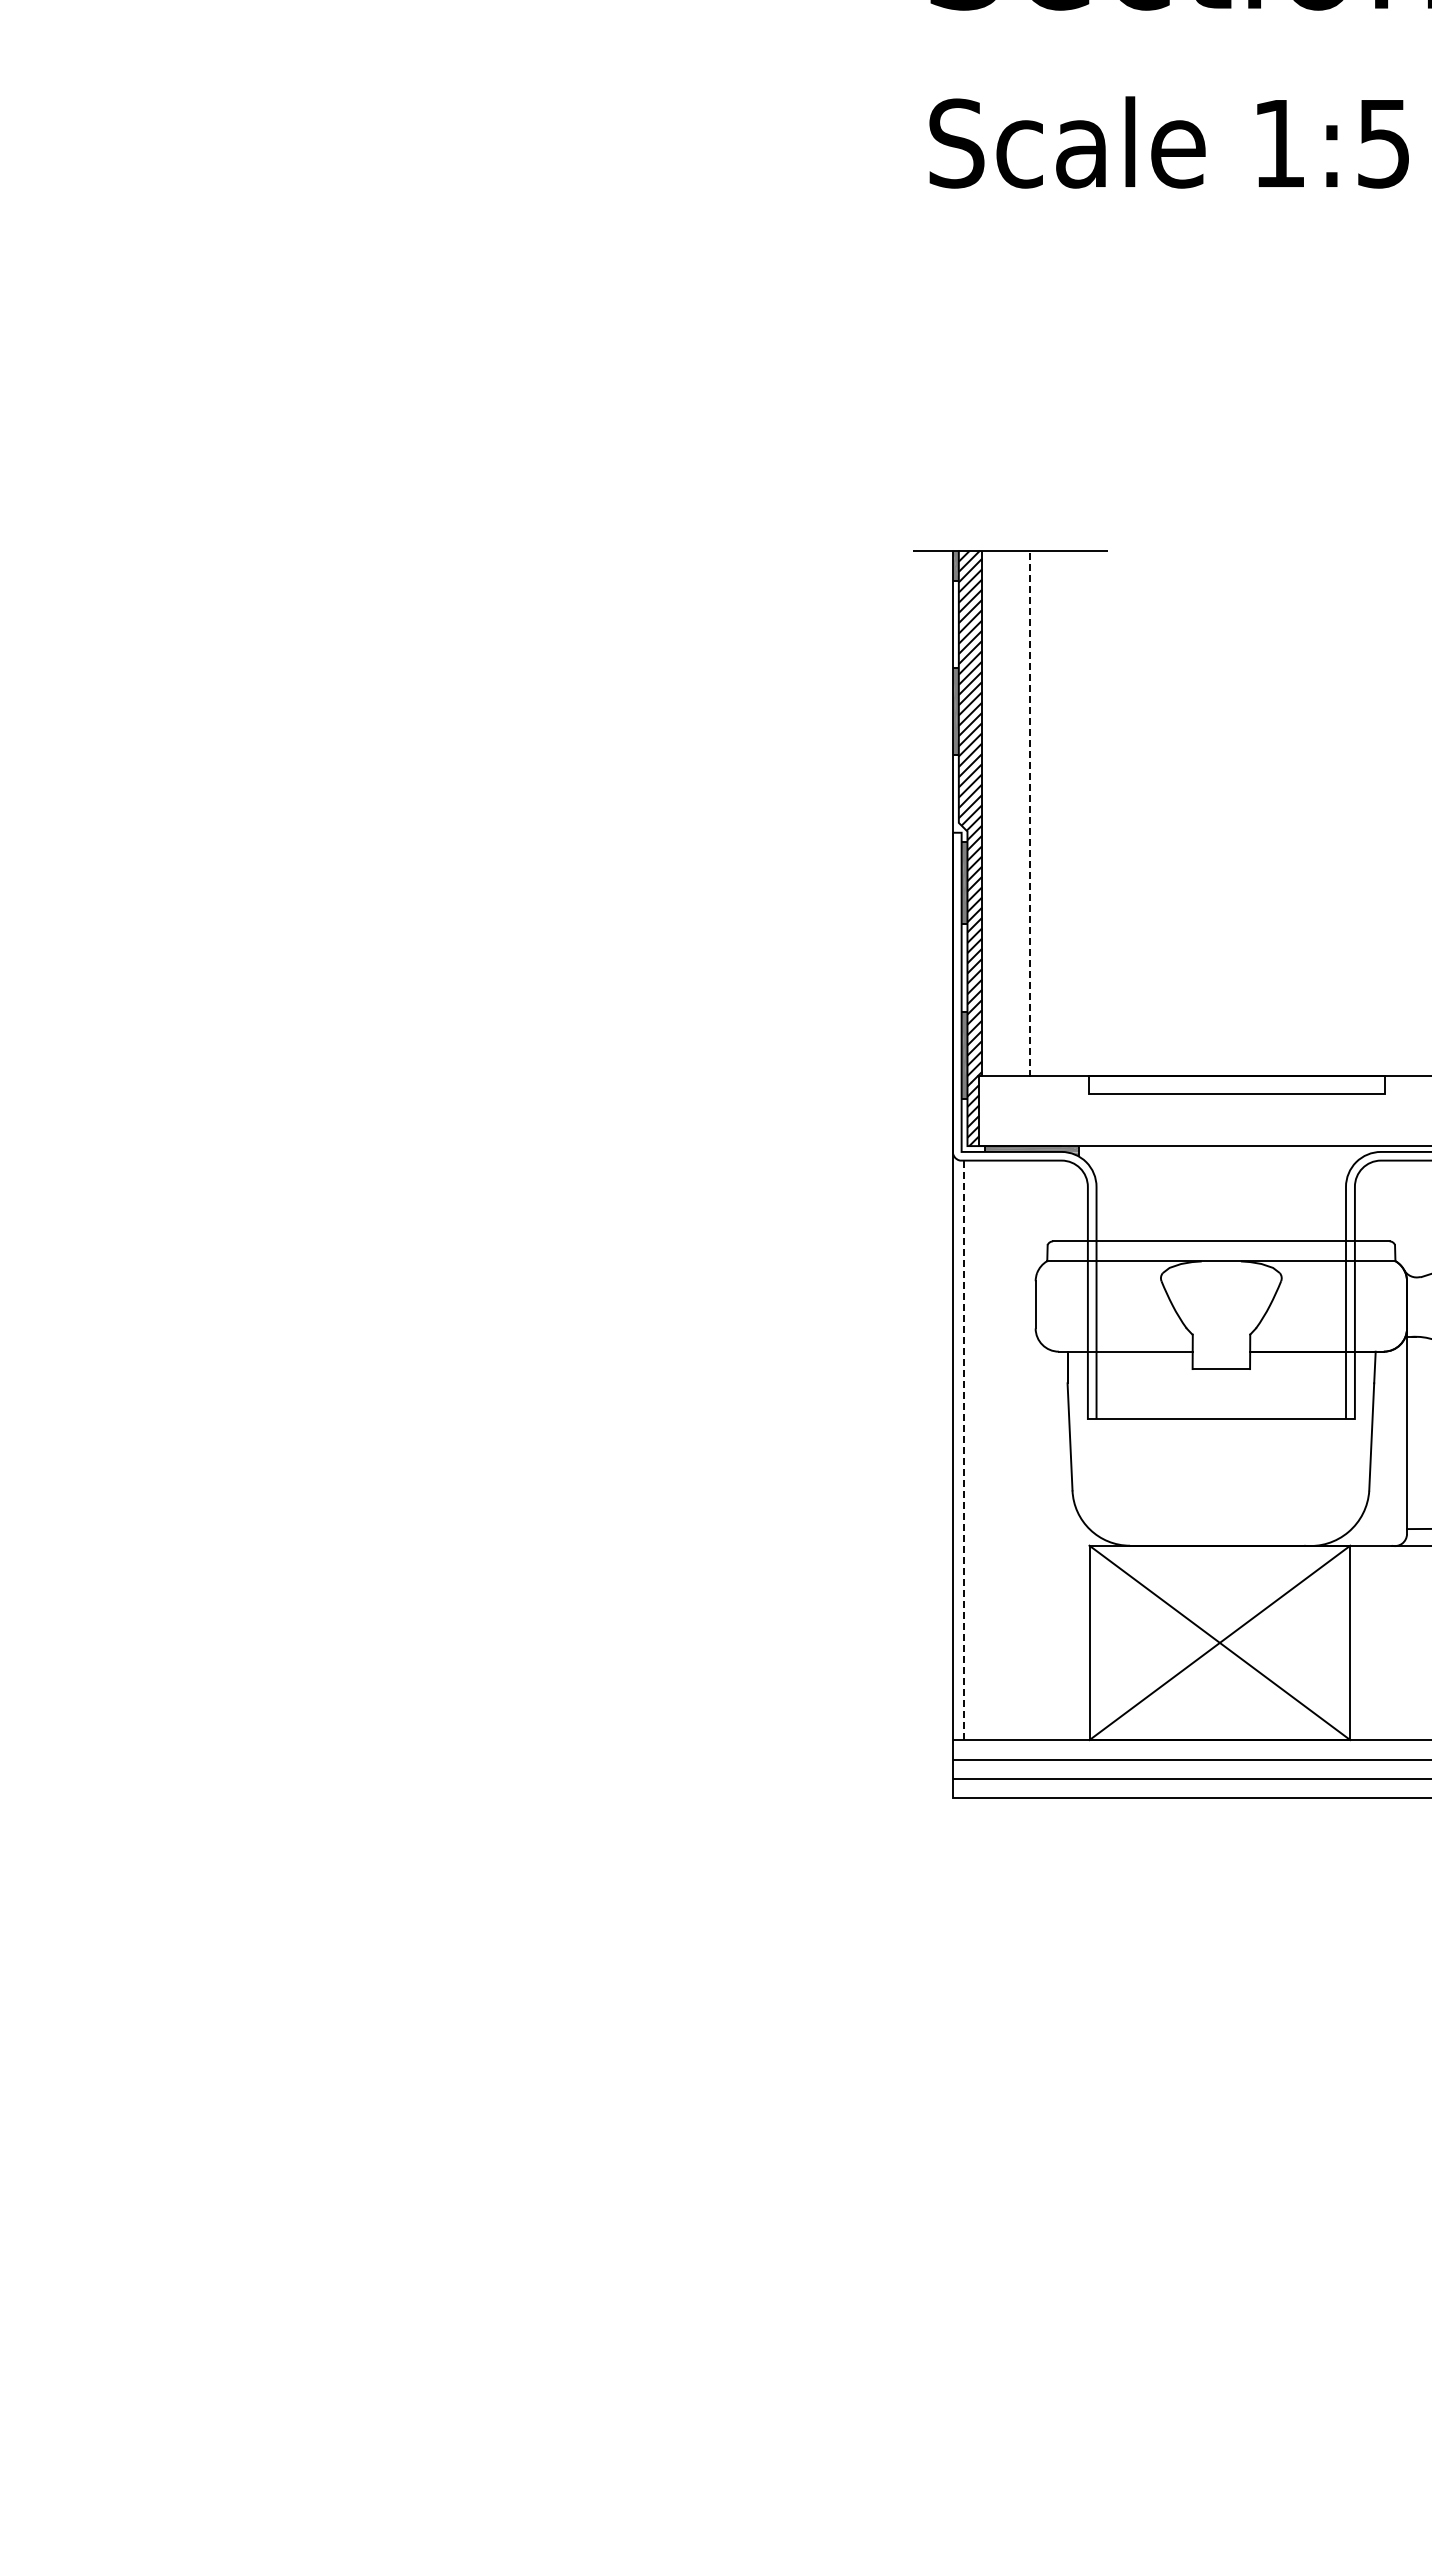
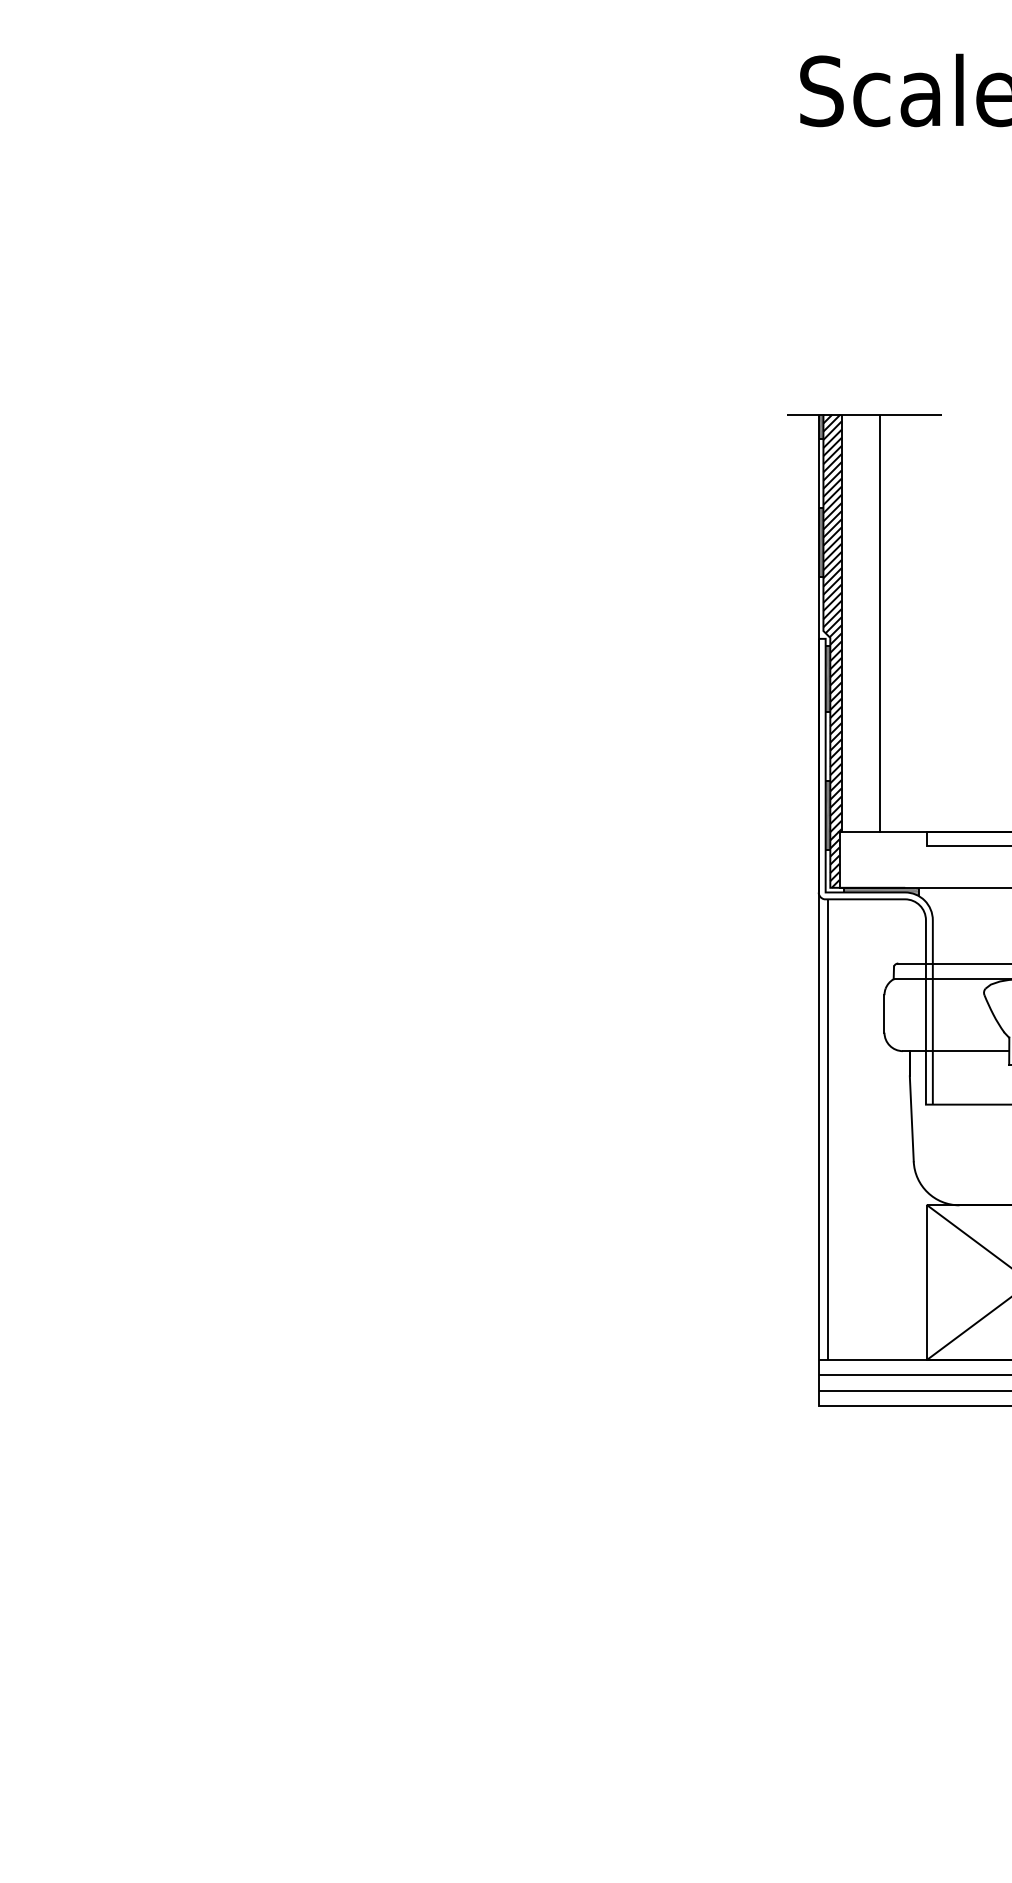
line: (1029, 813) -> (879, 623), dashed -> solid
line: (964, 1450) -> (827, 1129), dashed -> solid

